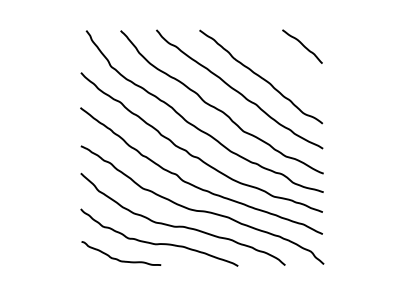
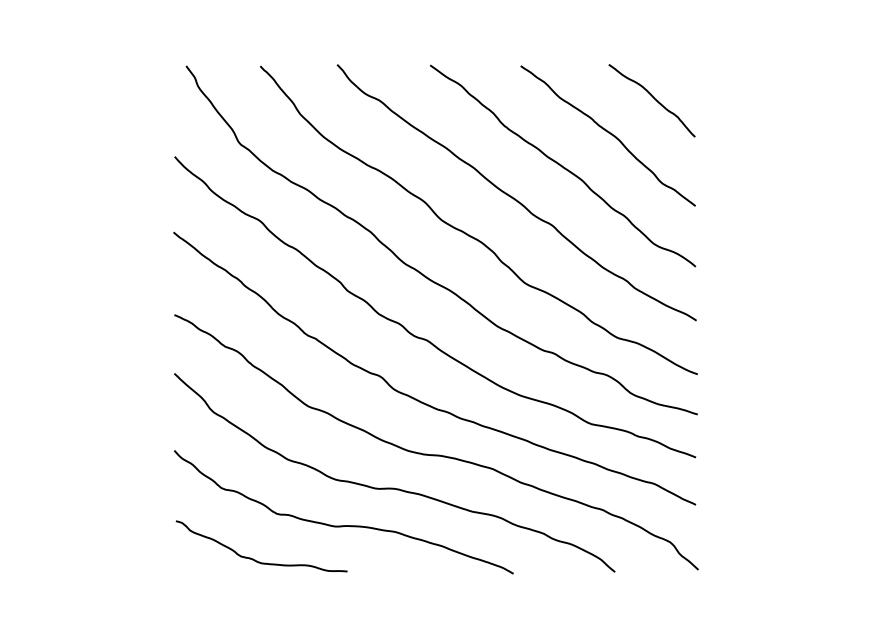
curve: (281, 61) -> (606, 132), added

